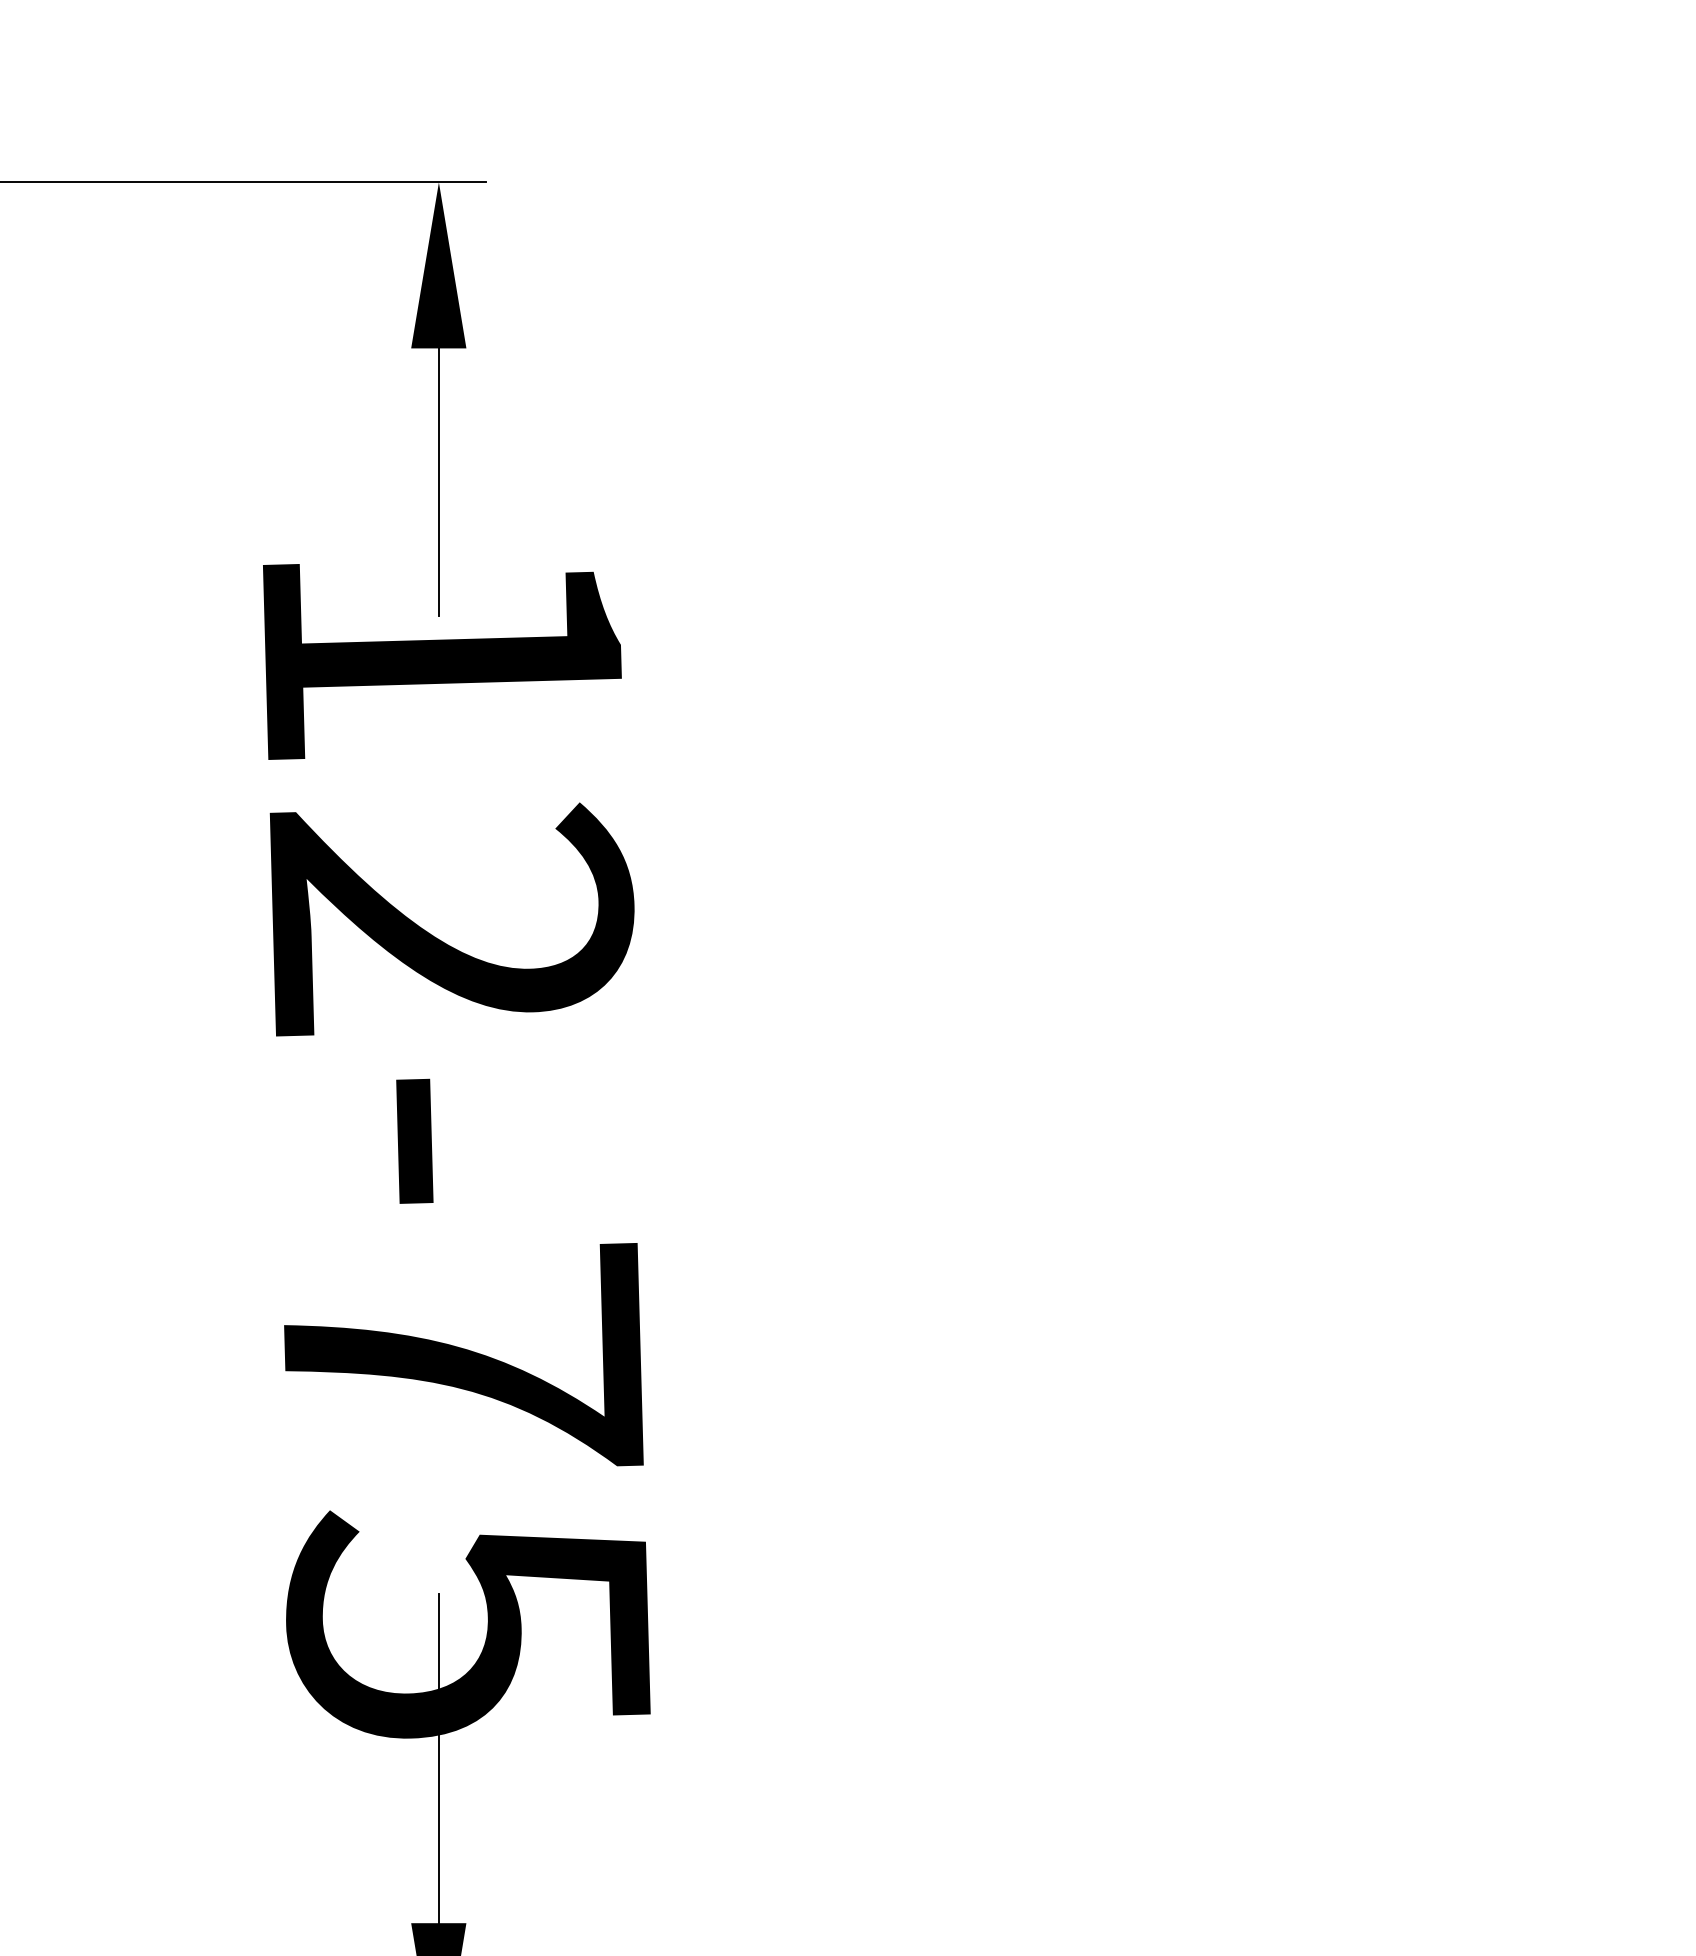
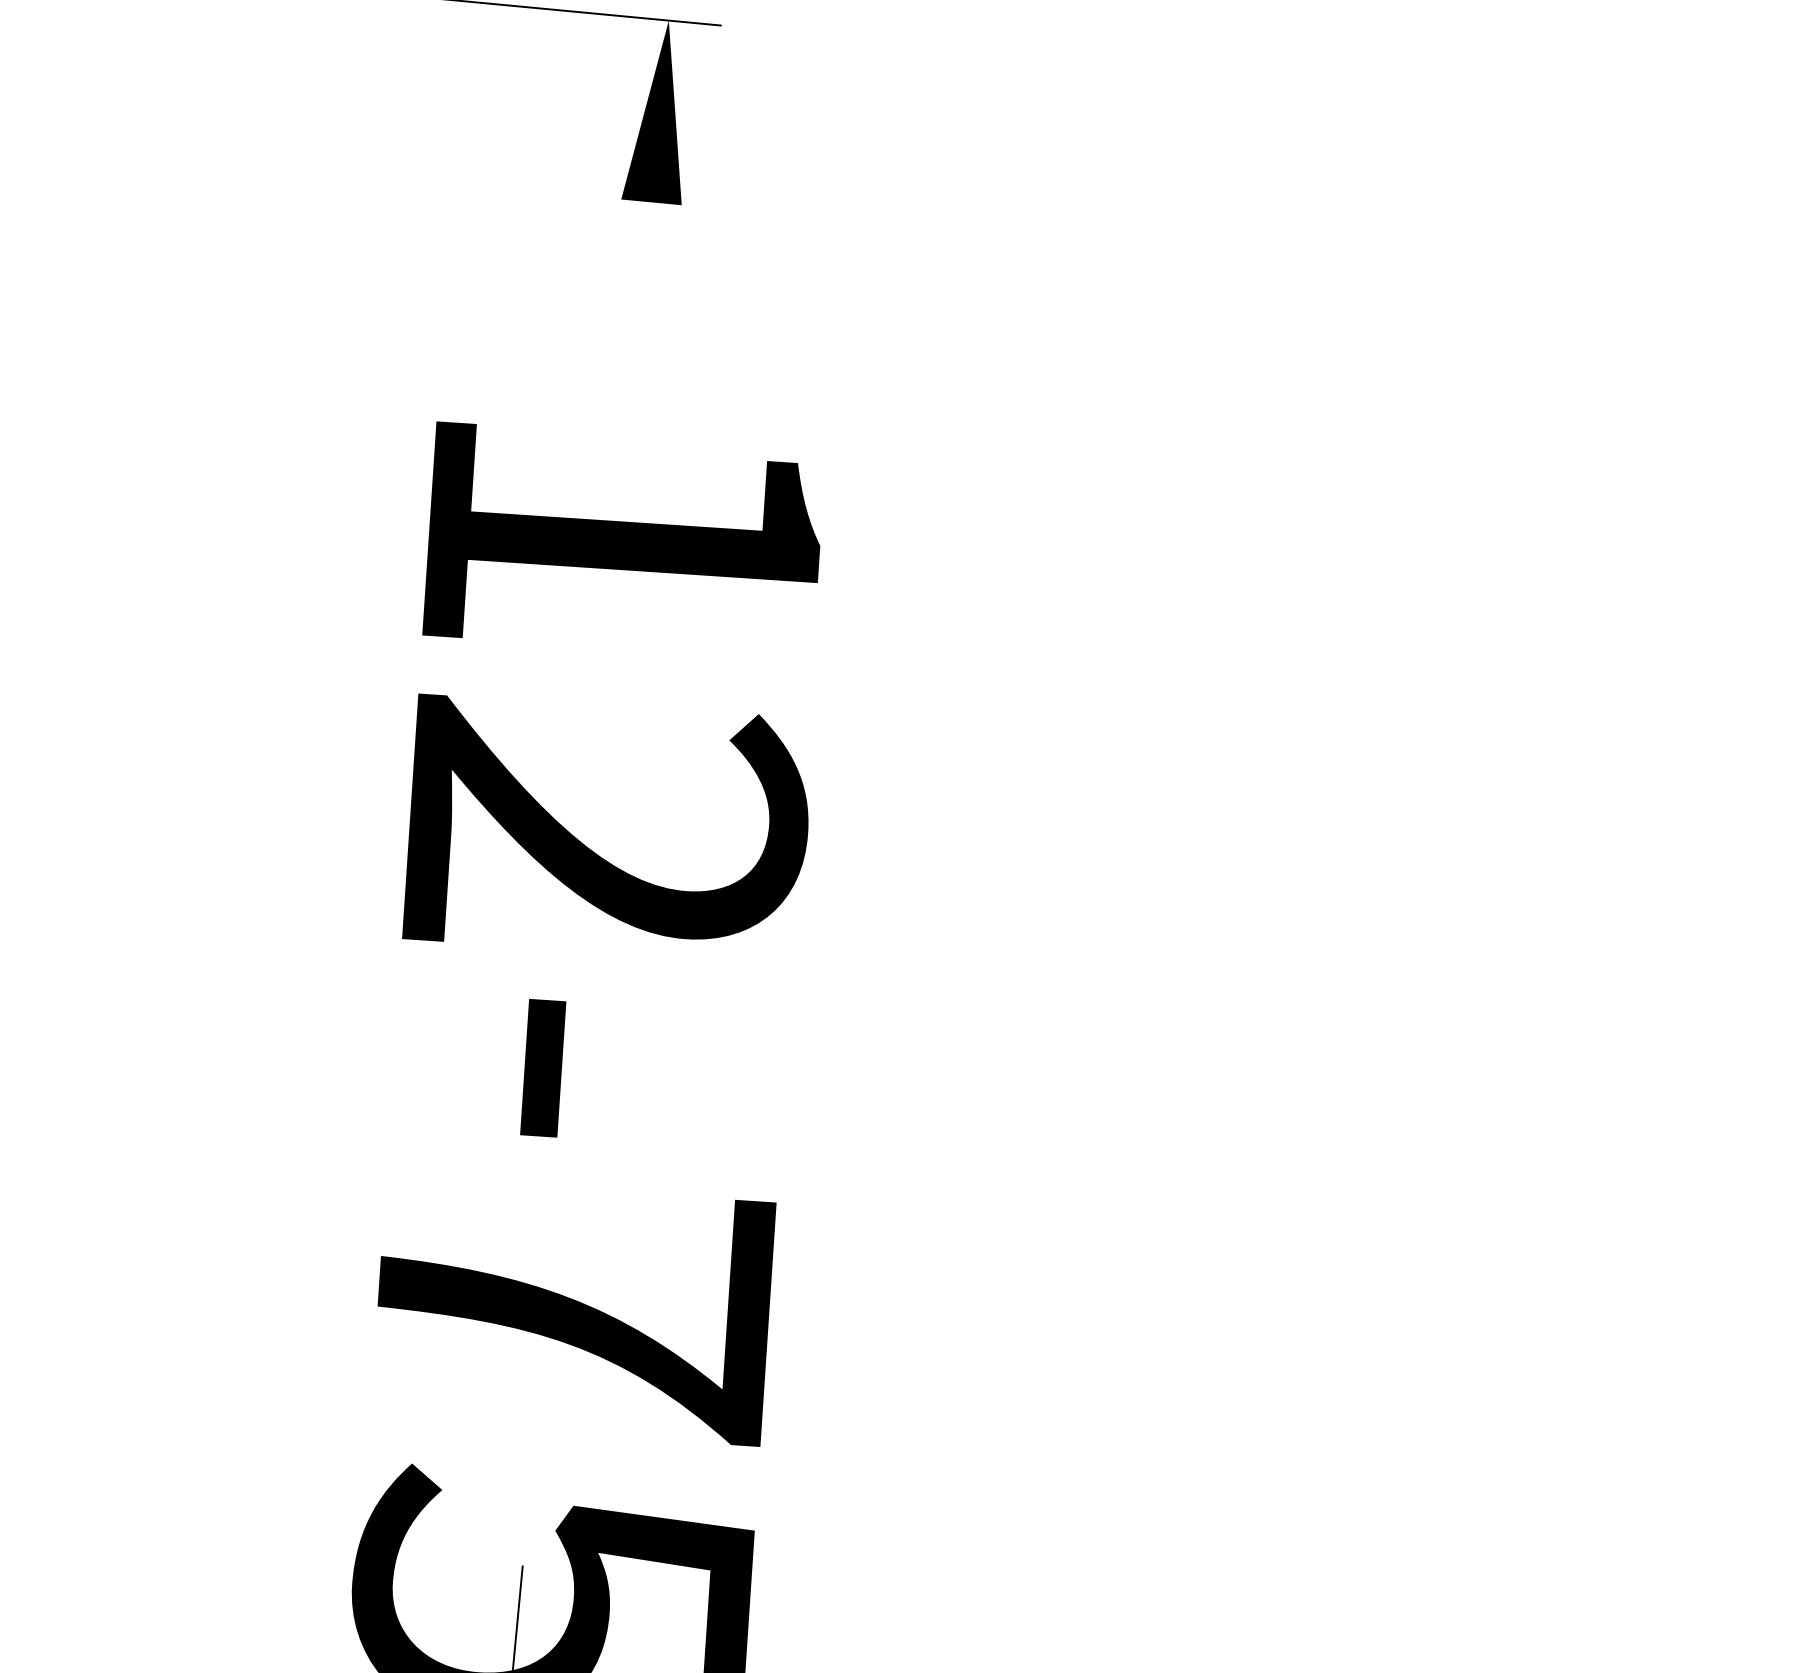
line: (438, 482) -> (637, 349), removed

